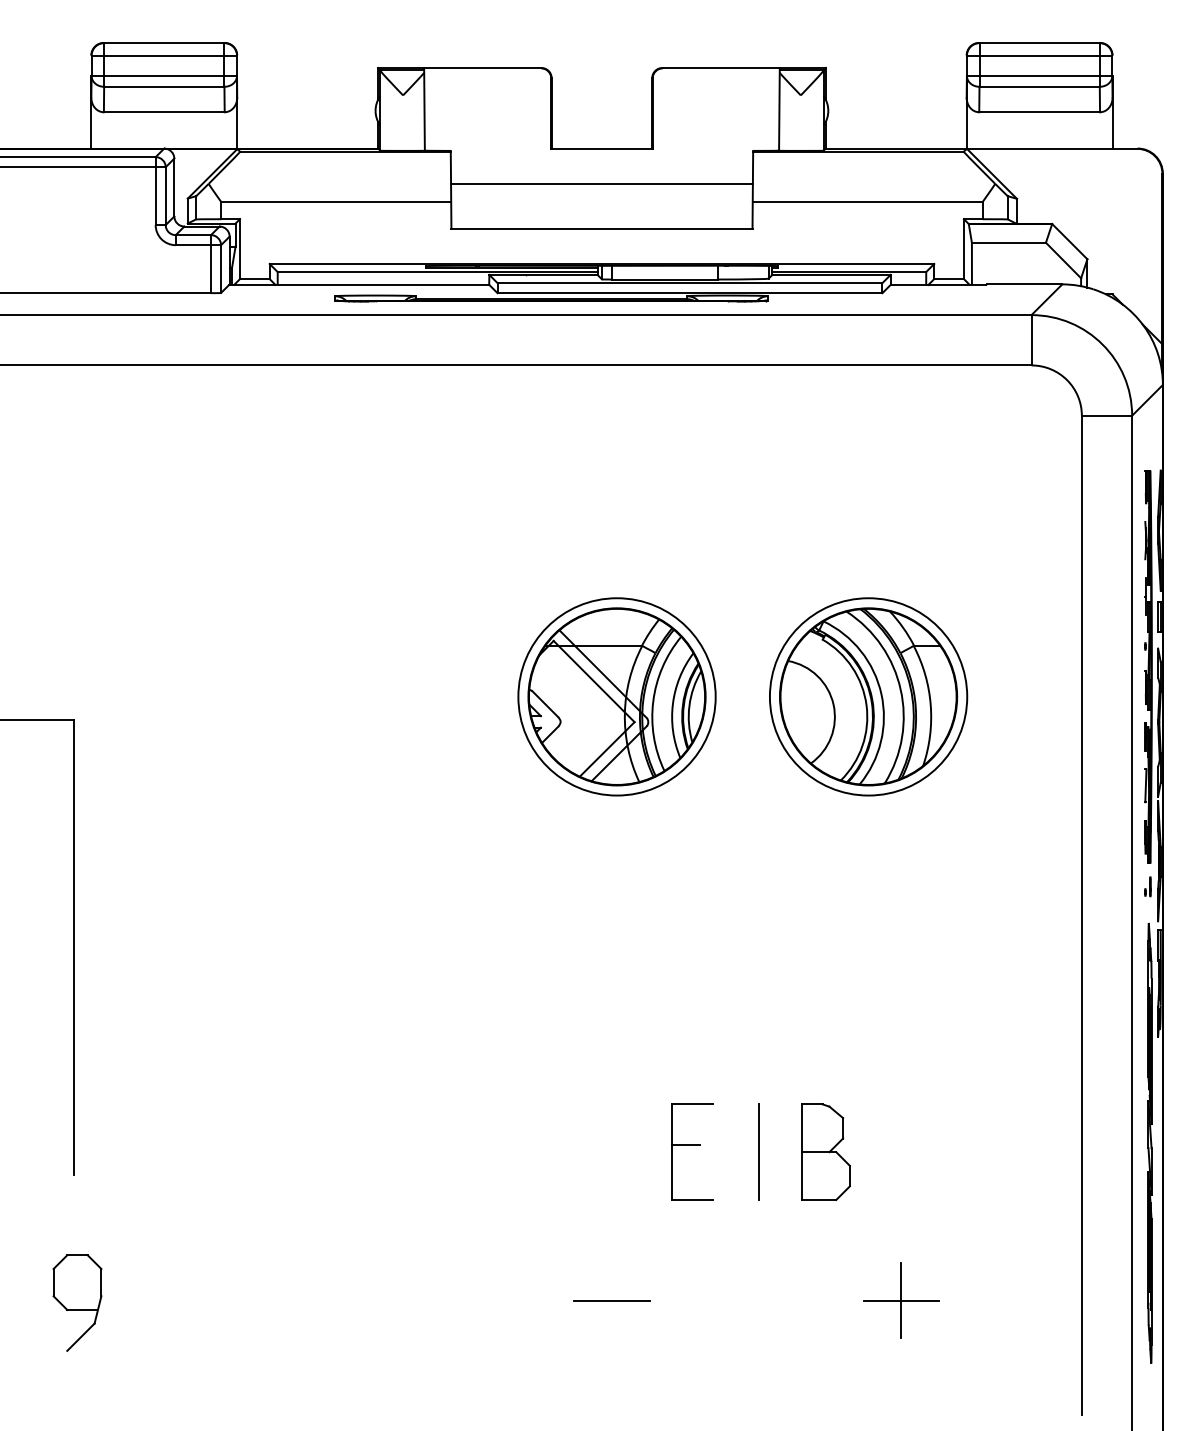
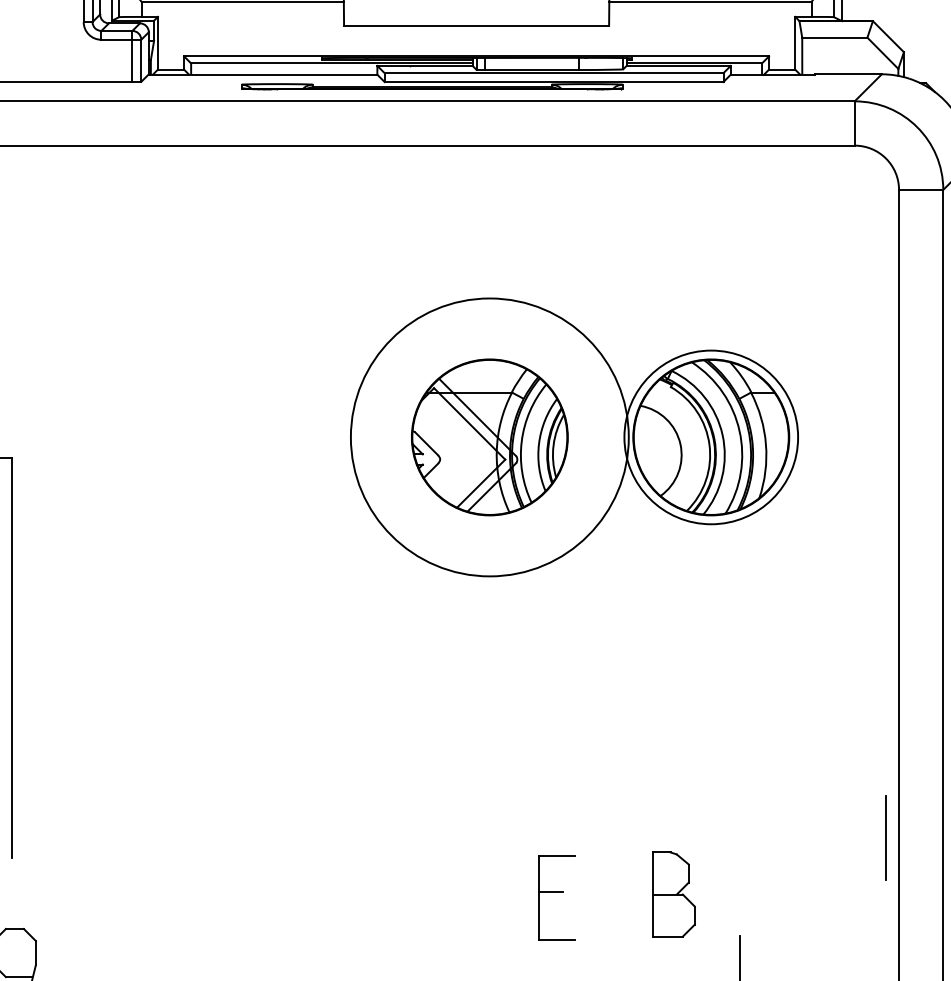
circle: (616, 696) -> (489, 437), size x1.6
part: (692, 1151) -> (556, 897), moved
line: (758, 1151) -> (885, 837), moved
part: (825, 1151) -> (673, 893), moved
line: (611, 1300) -> (484, 968), removed
line: (901, 1300) -> (740, 968), removed

